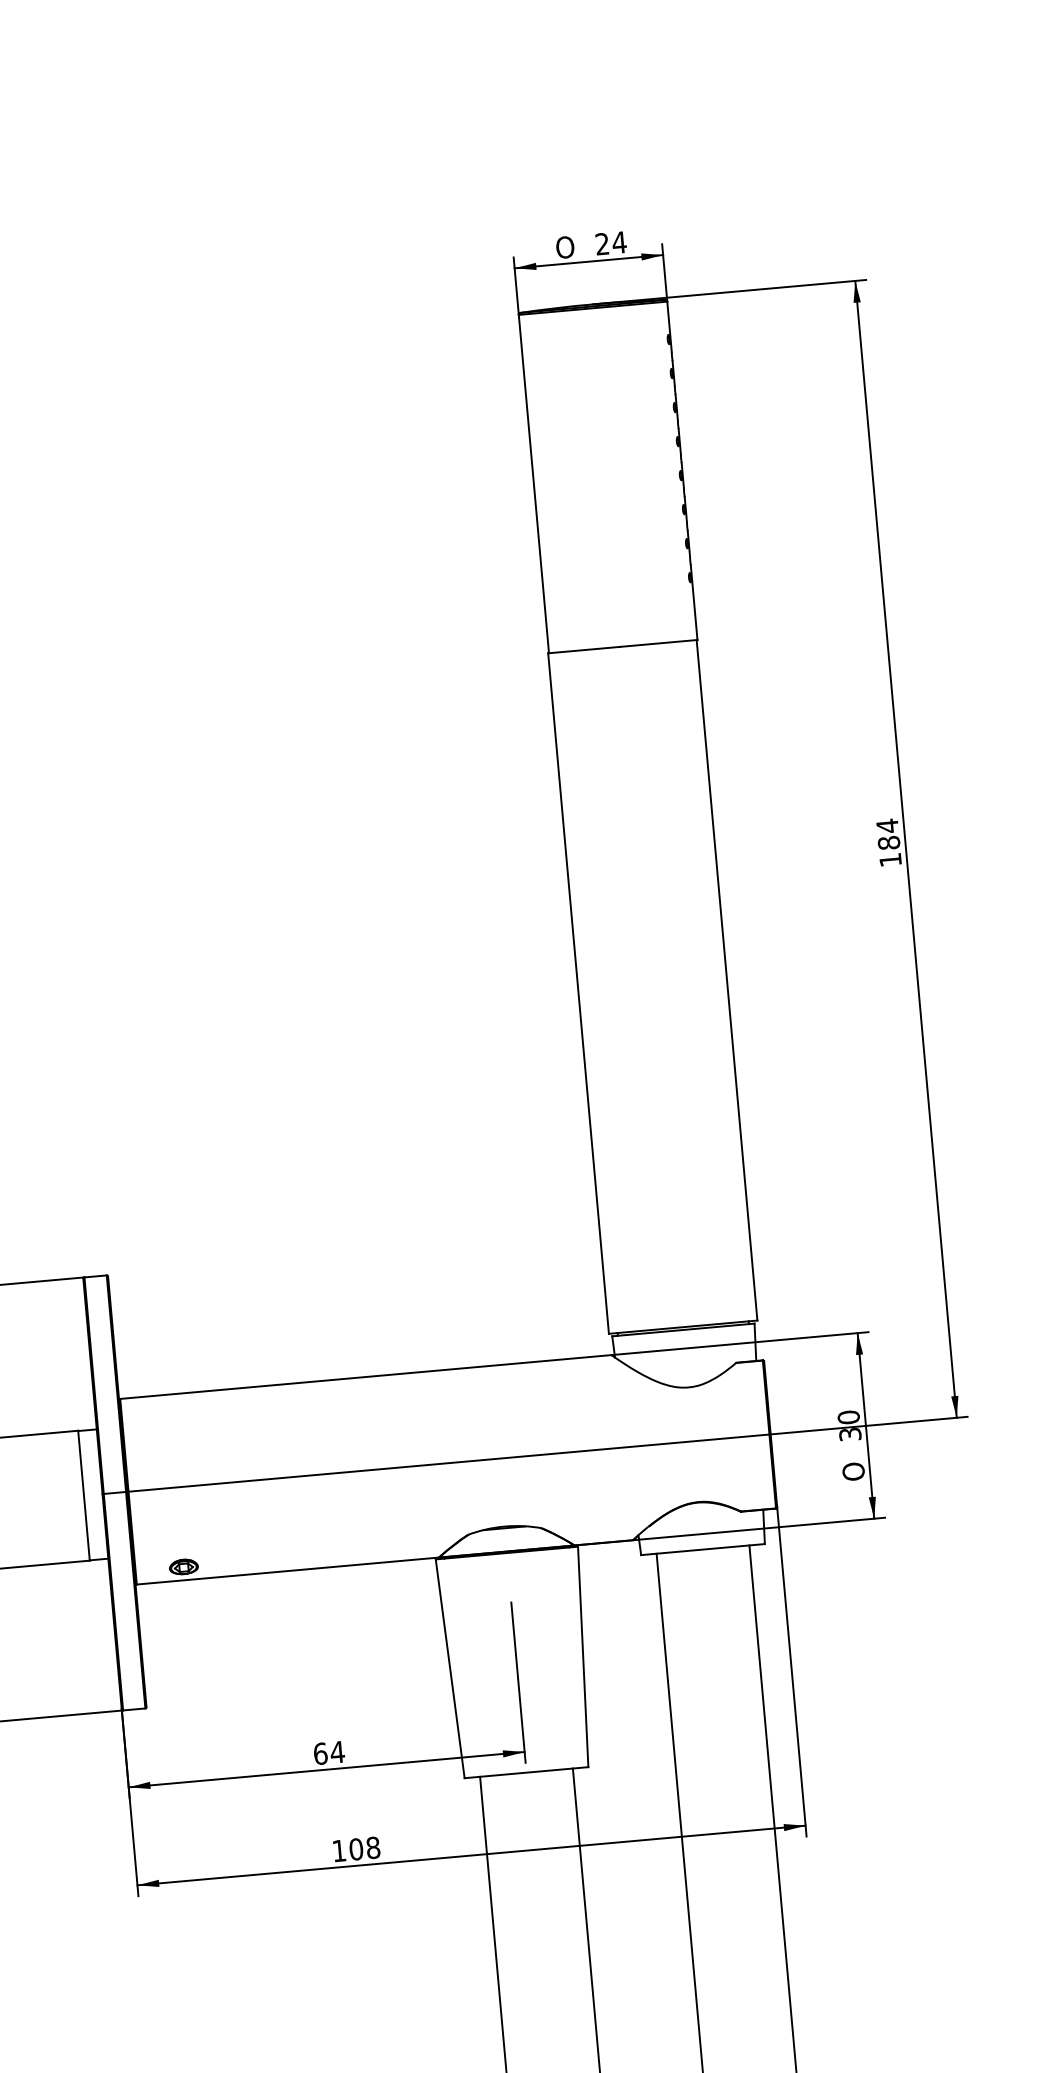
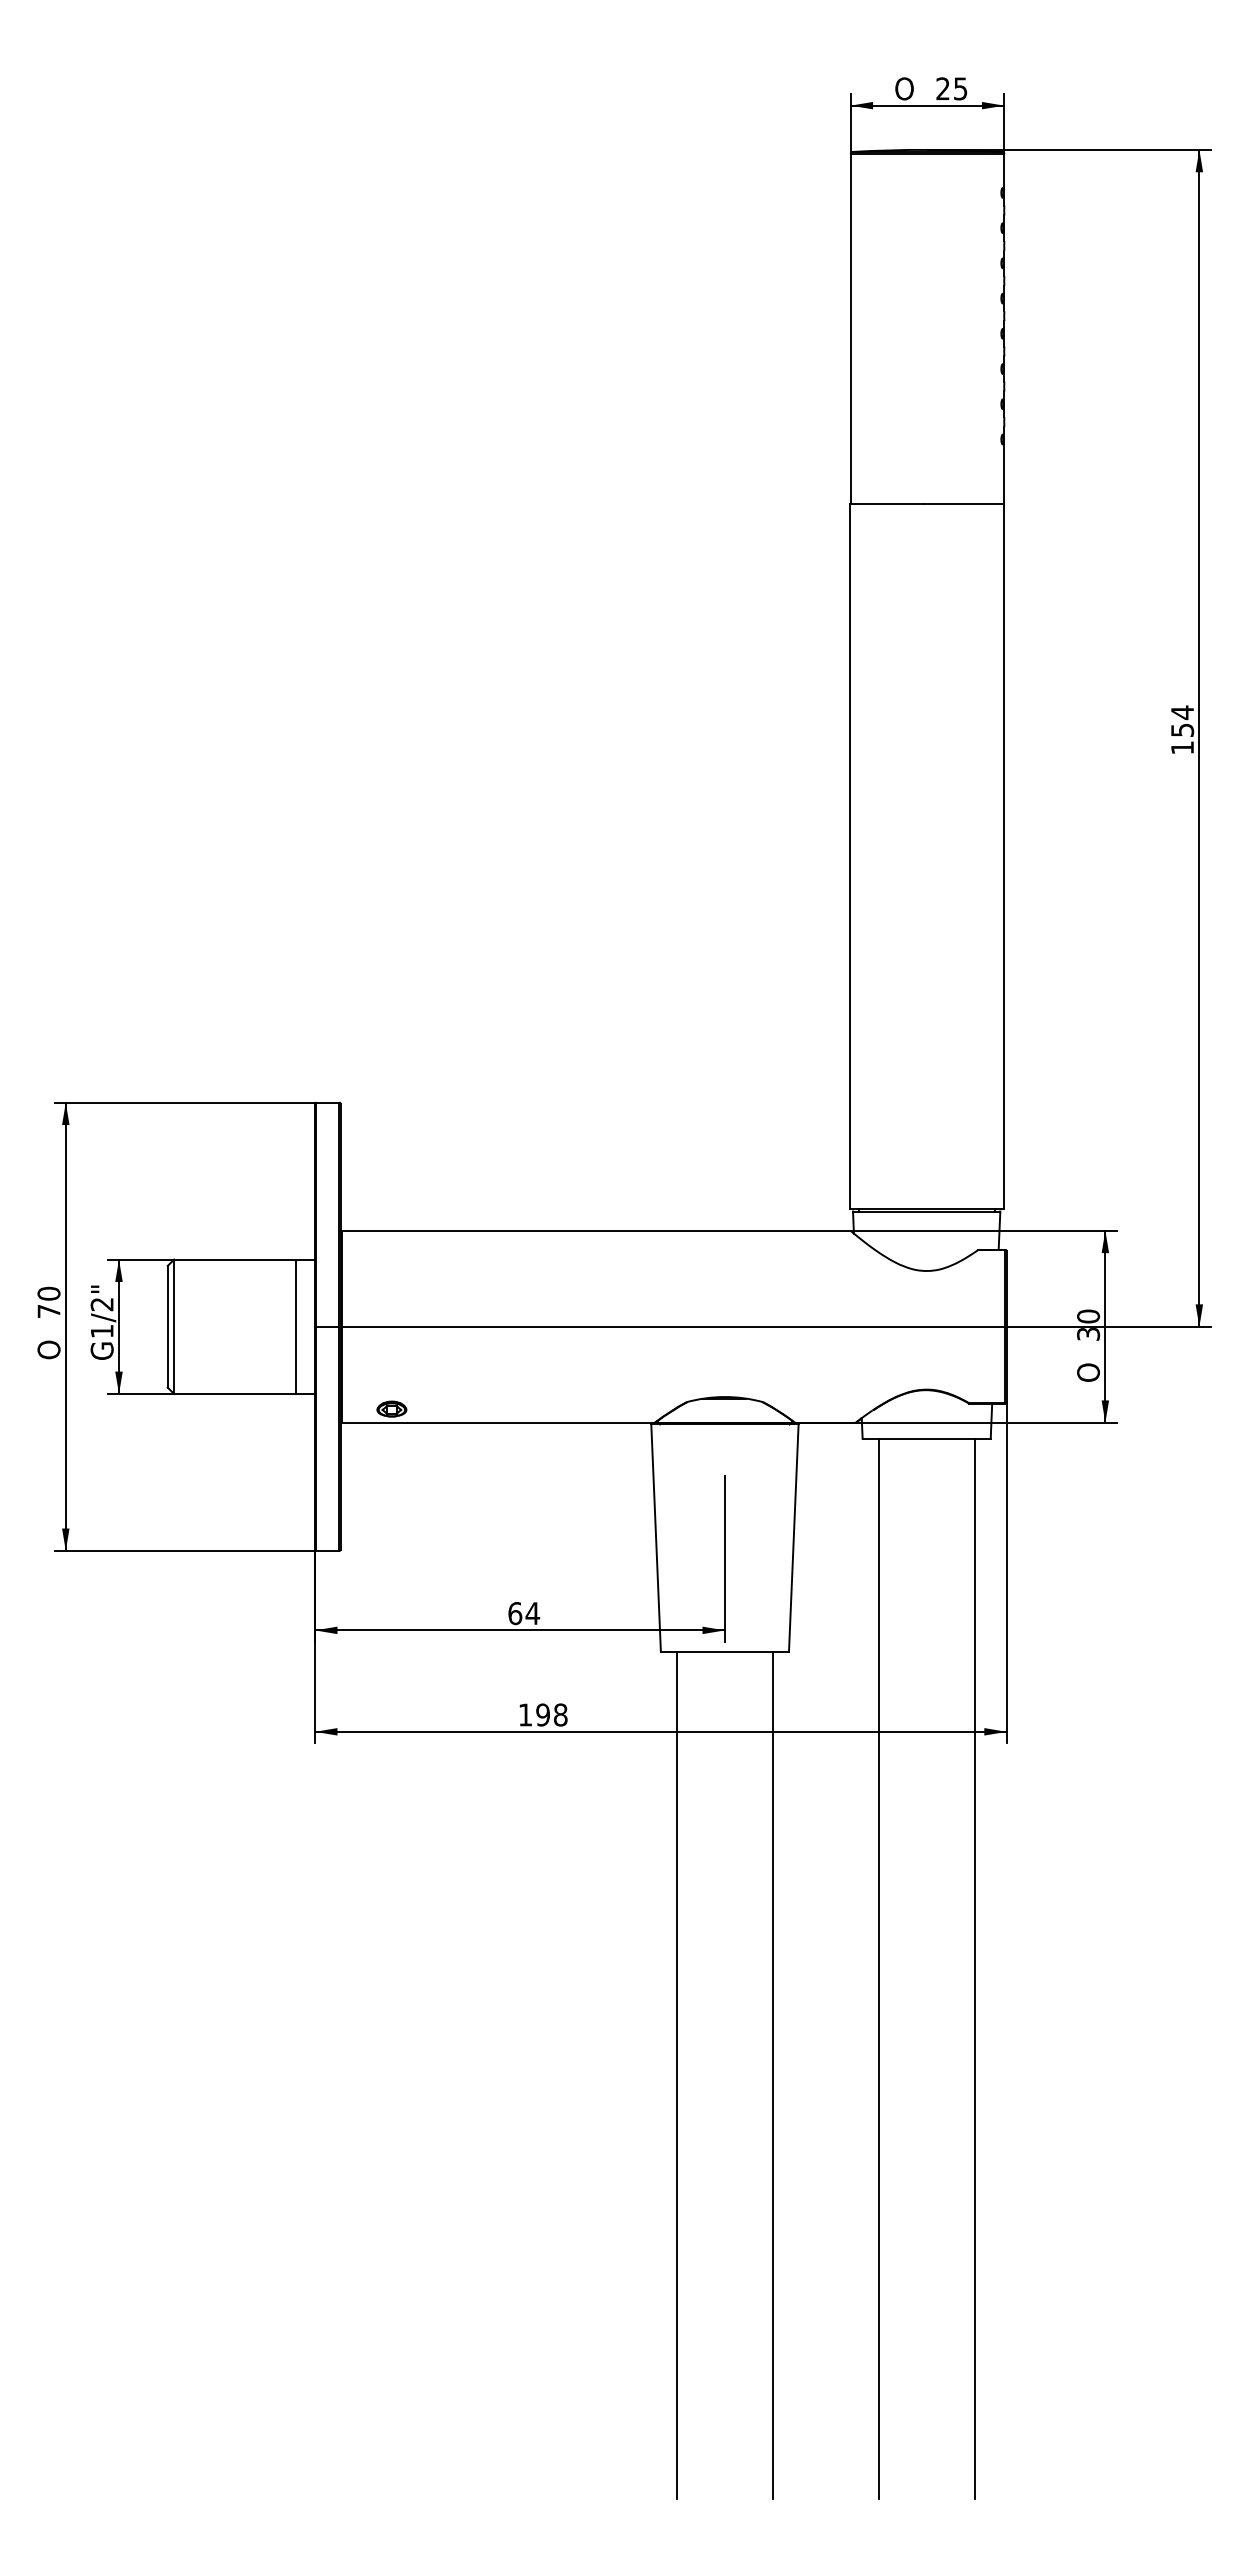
text: (619, 242) -> (960, 88), 24 -> 25
text: (889, 843) -> (1182, 730), 184 -> 154
text: (356, 1848) -> (543, 1714), 108 -> 198

